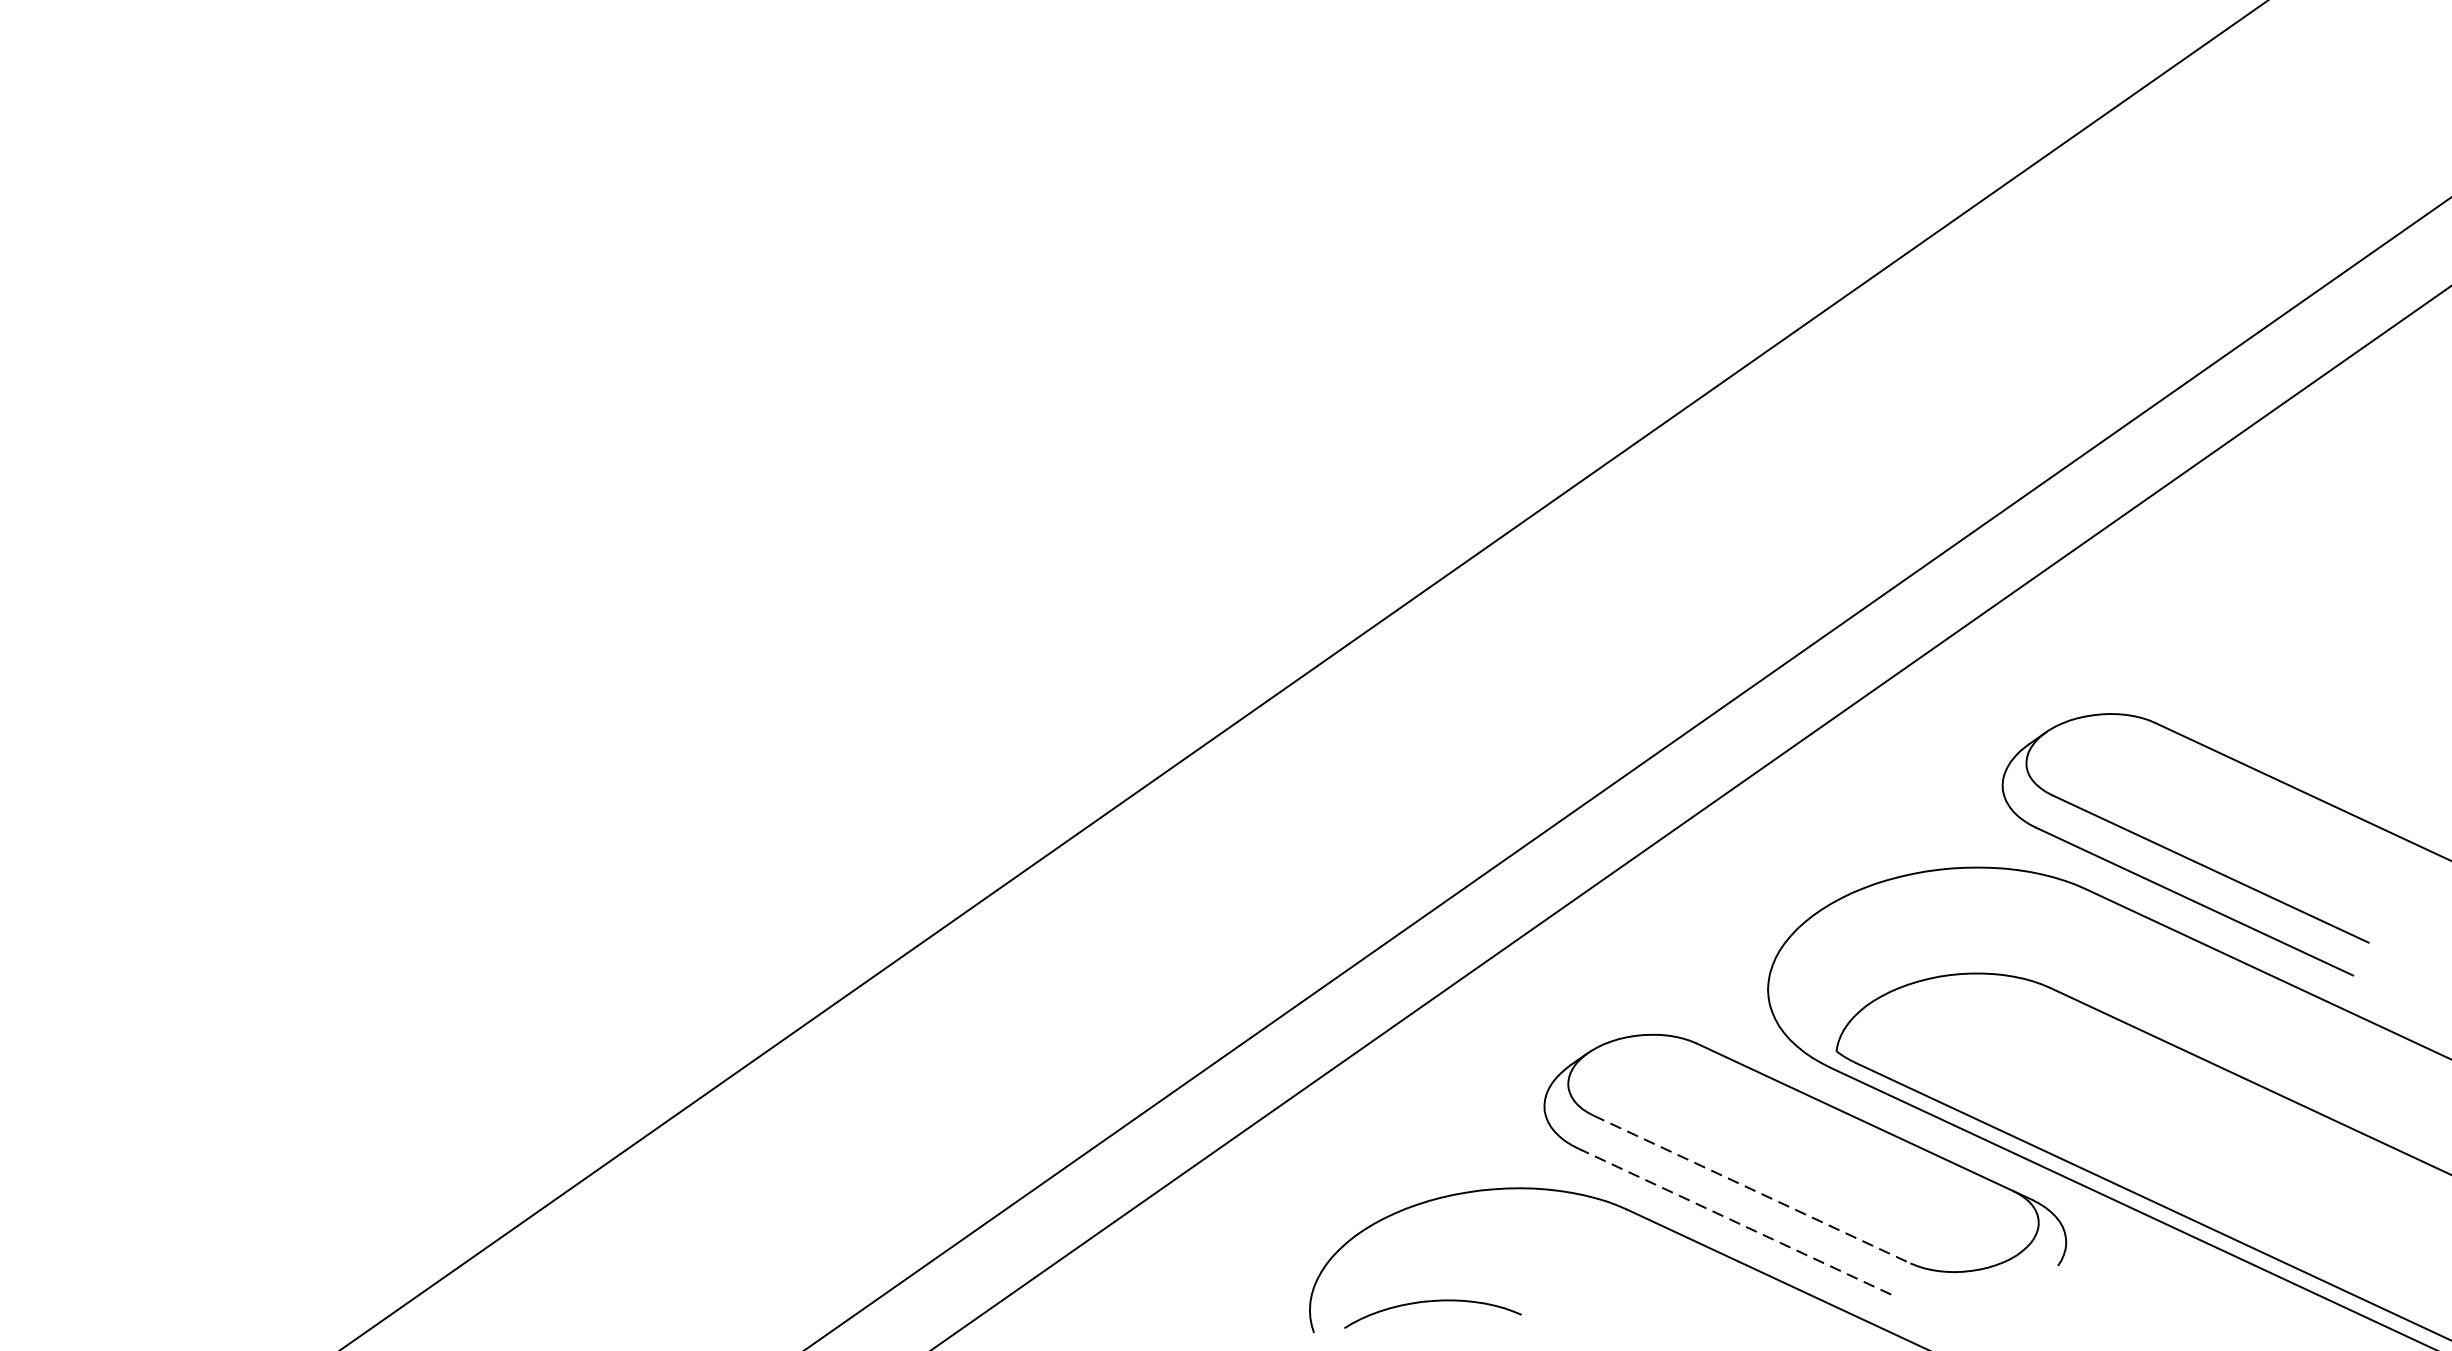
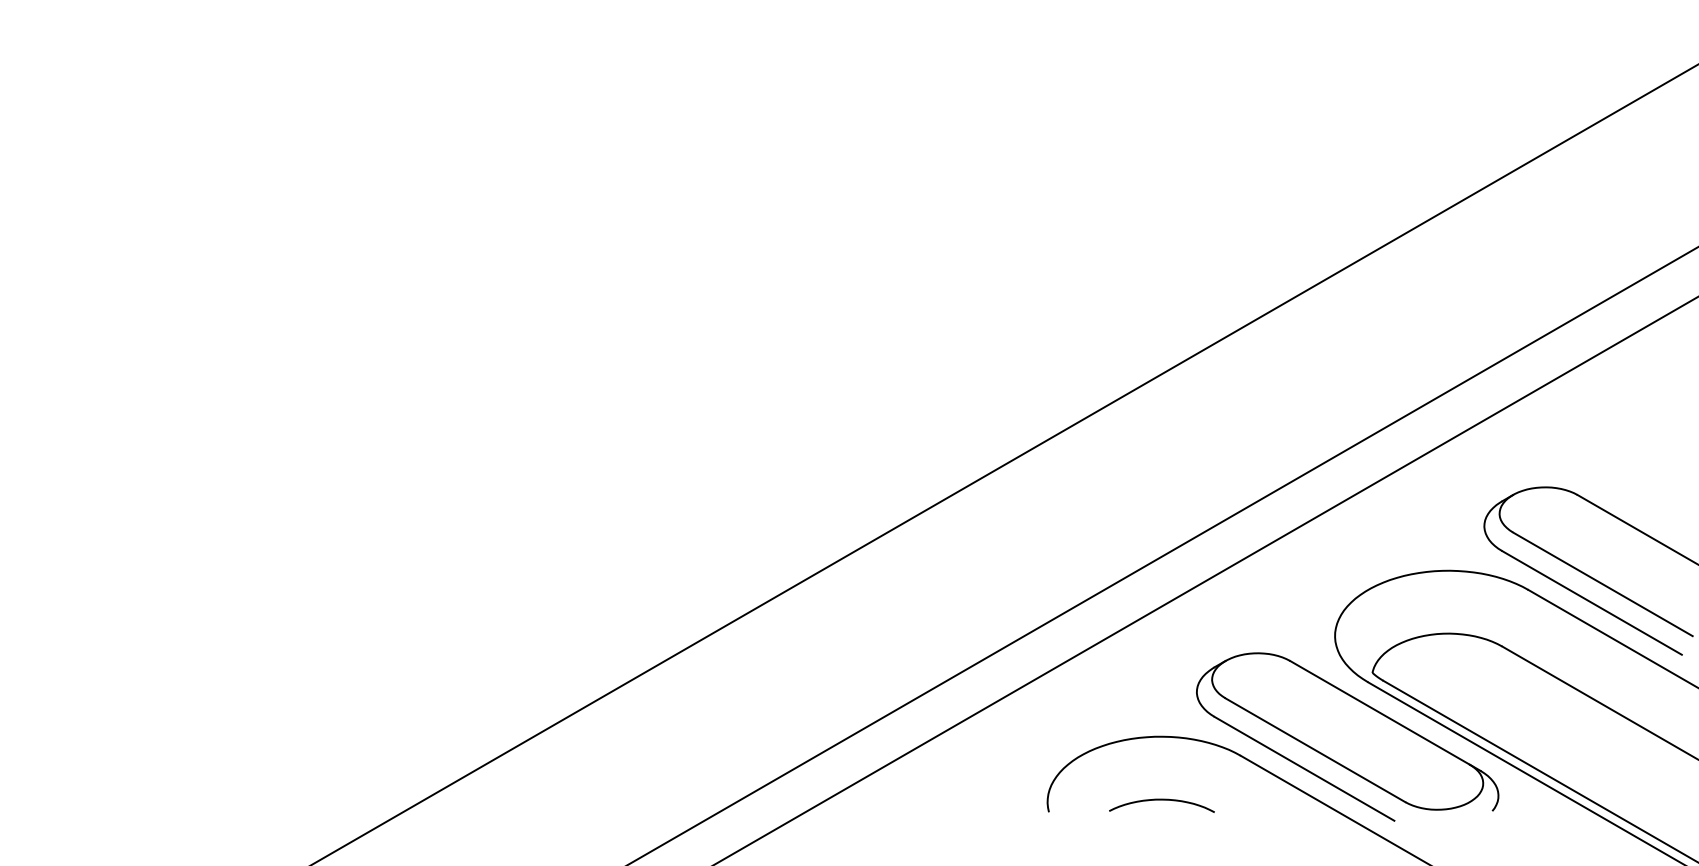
line: (1752, 1189) -> (1315, 750), dashed -> solid
line: (1736, 1221) -> (1304, 768), dashed -> solid
curve: (1430, 1302) -> (1161, 800), moved

